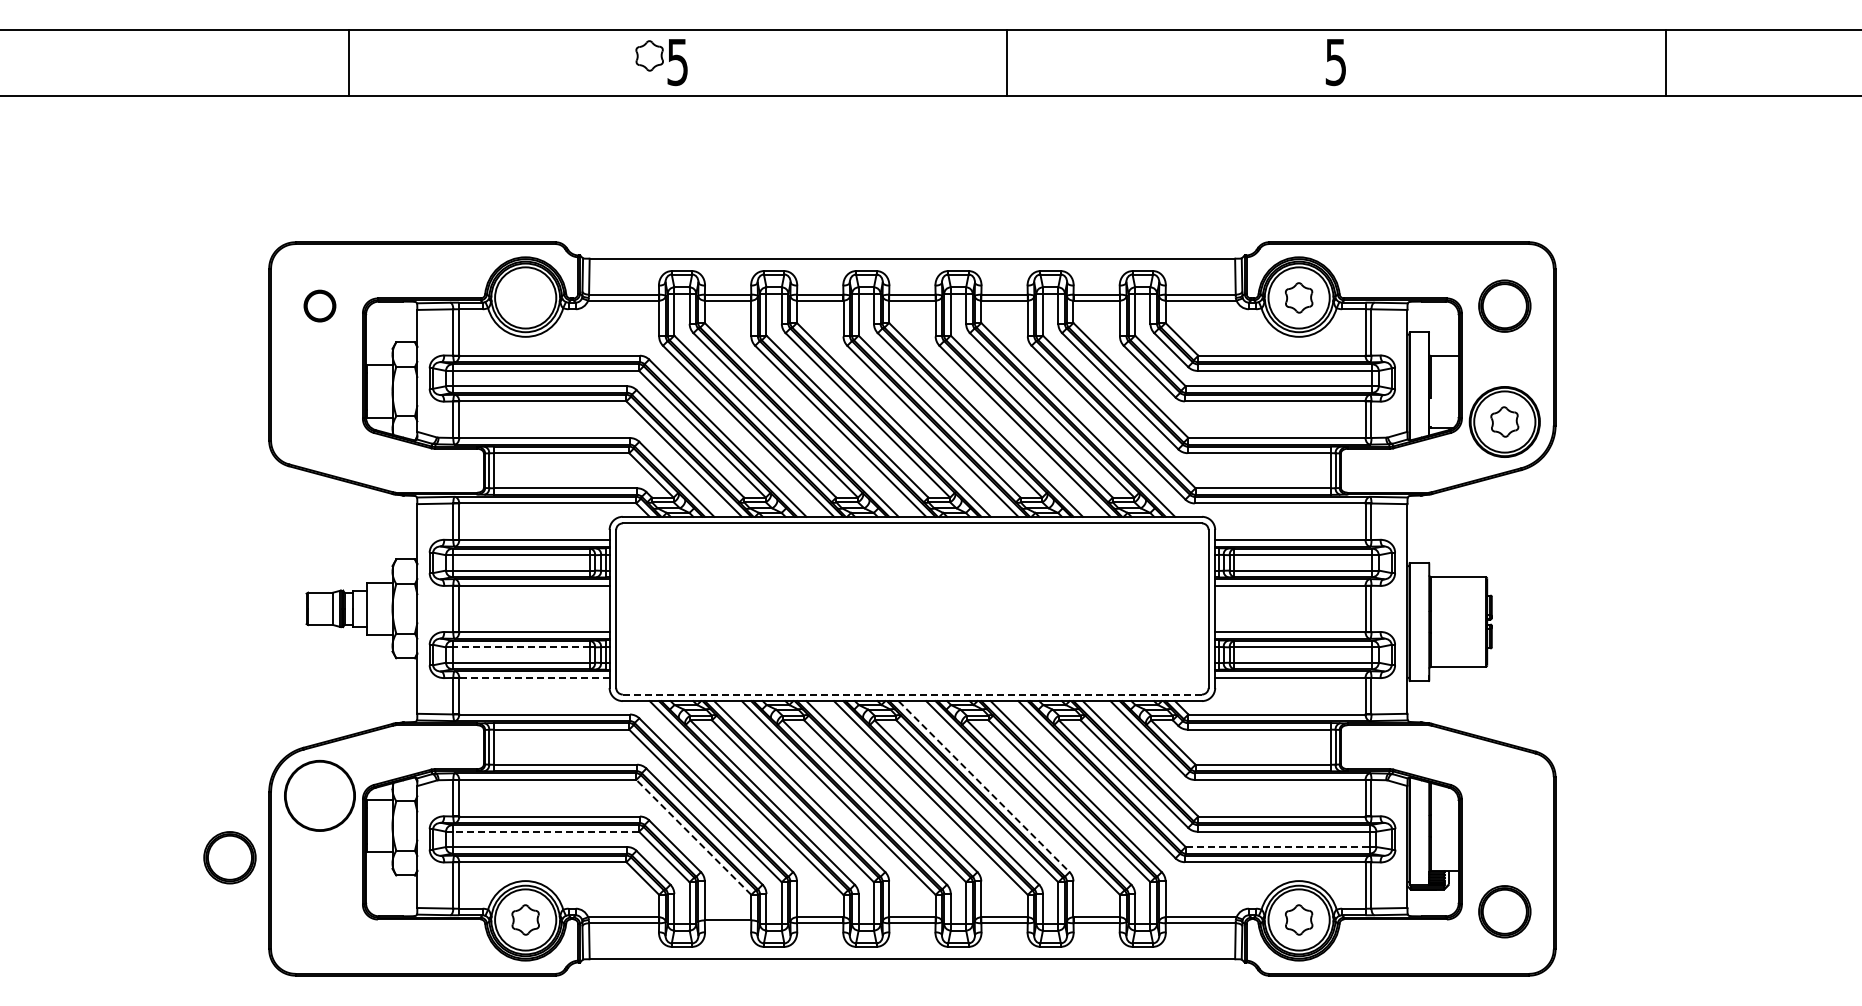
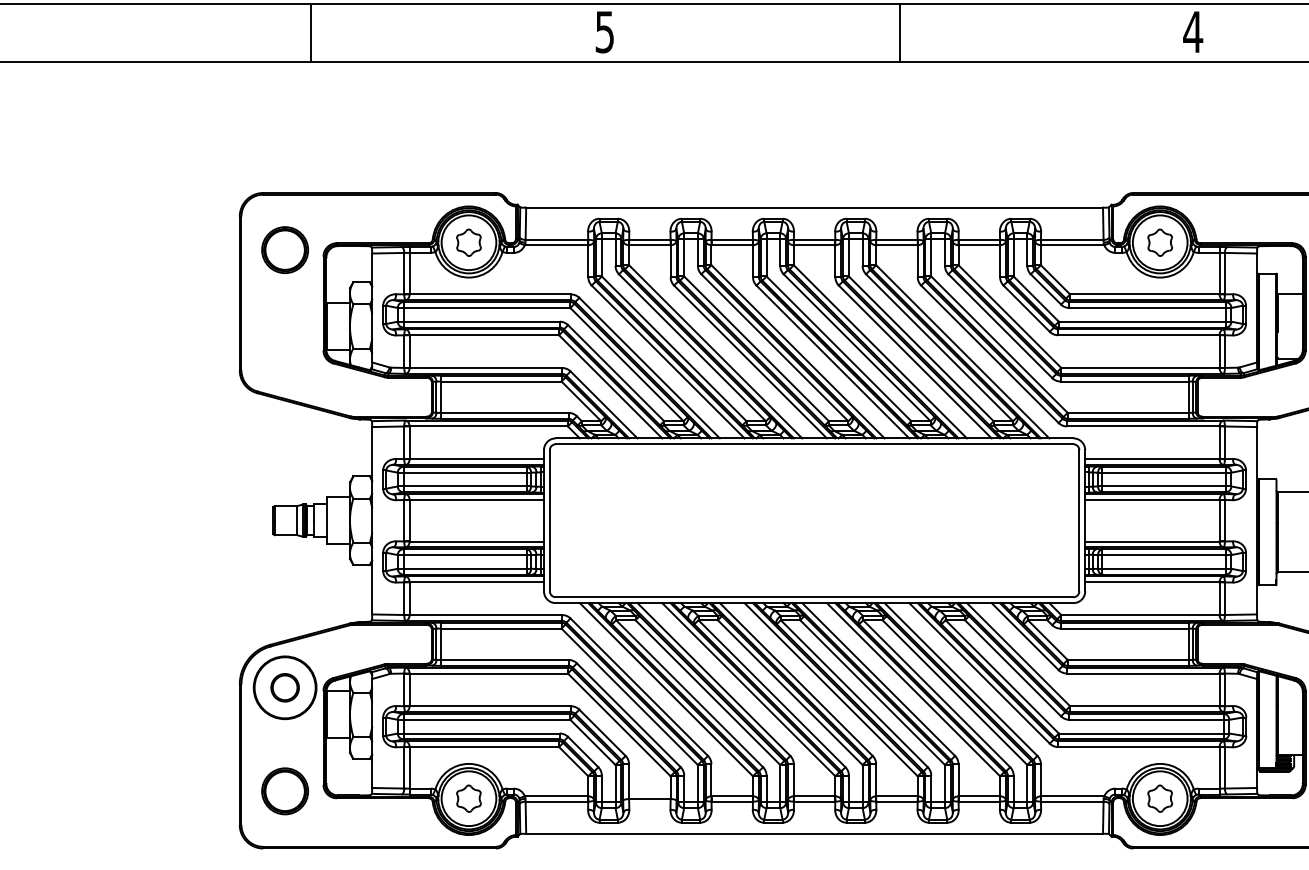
part: (649, 55) -> (468, 242), moved
text: (1335, 62) -> (1192, 32), 5 -> 4
part: (319, 305) -> (284, 249), size x1.67
line: (521, 647) -> (465, 555), dashed -> solid
line: (533, 677) -> (475, 581), dashed -> solid
line: (912, 694) -> (814, 597), dashed -> solid
line: (984, 786) -> (879, 679), dashed -> solid
part: (319, 795) -> (284, 687), added
line: (545, 831) -> (486, 719), dashed -> solid
line: (693, 837) -> (618, 724), dashed -> solid
line: (1278, 847) -> (1141, 733), dashed -> solid
part: (229, 857) -> (284, 791), moved

